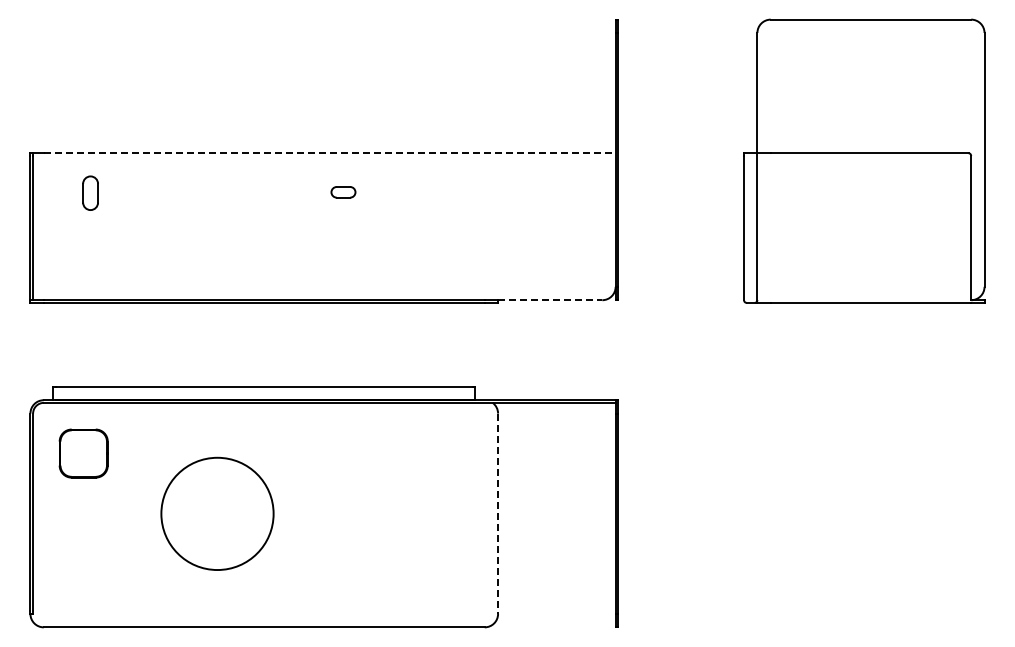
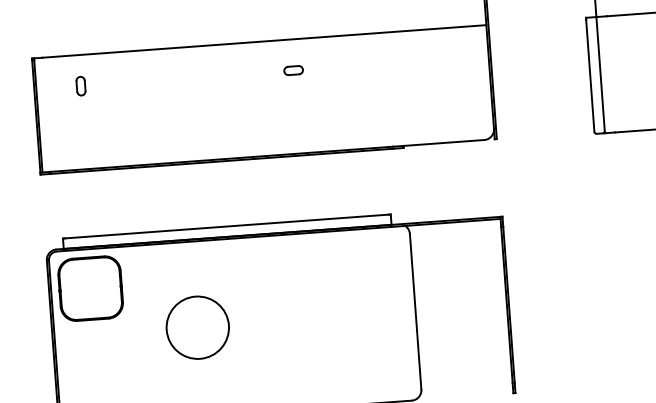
line: (329, 153) -> (264, 41), dashed -> solid
part: (343, 192) -> (293, 70), moved
part: (90, 193) -> (80, 86), size x0.71
line: (550, 300) -> (444, 143), dashed -> solid
part: (83, 453) -> (90, 288), size x1.67
circle: (217, 513) -> (197, 327), size x0.71
line: (498, 514) -> (416, 312), dashed -> solid

